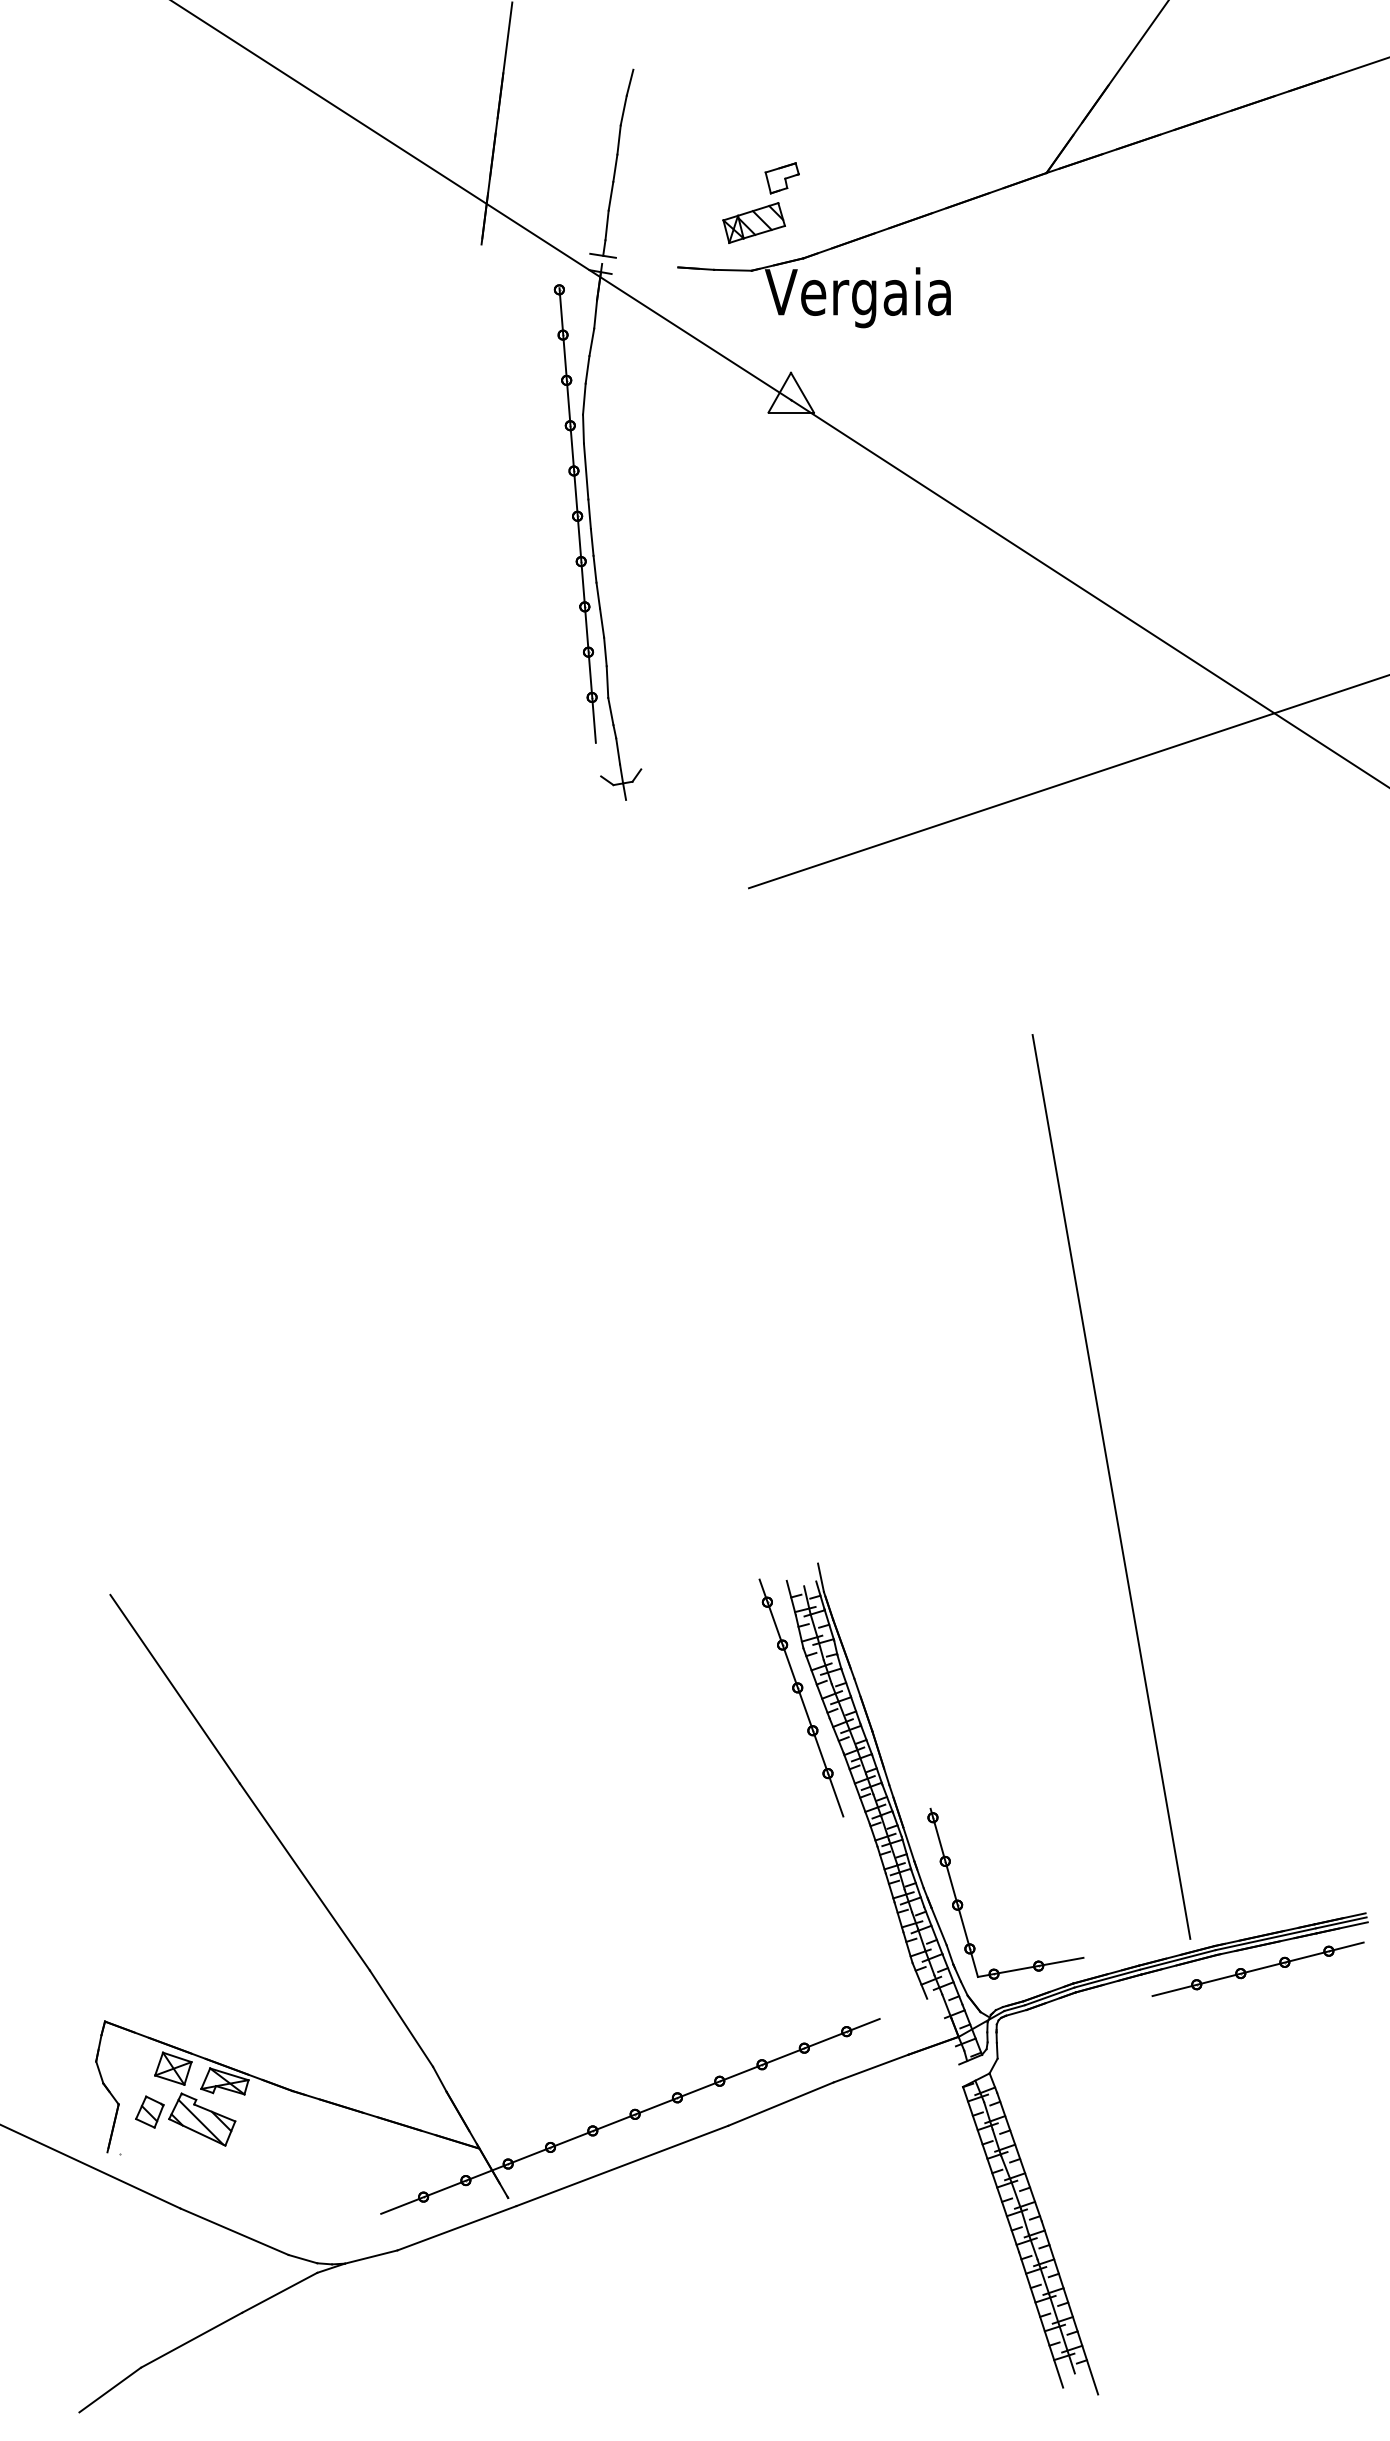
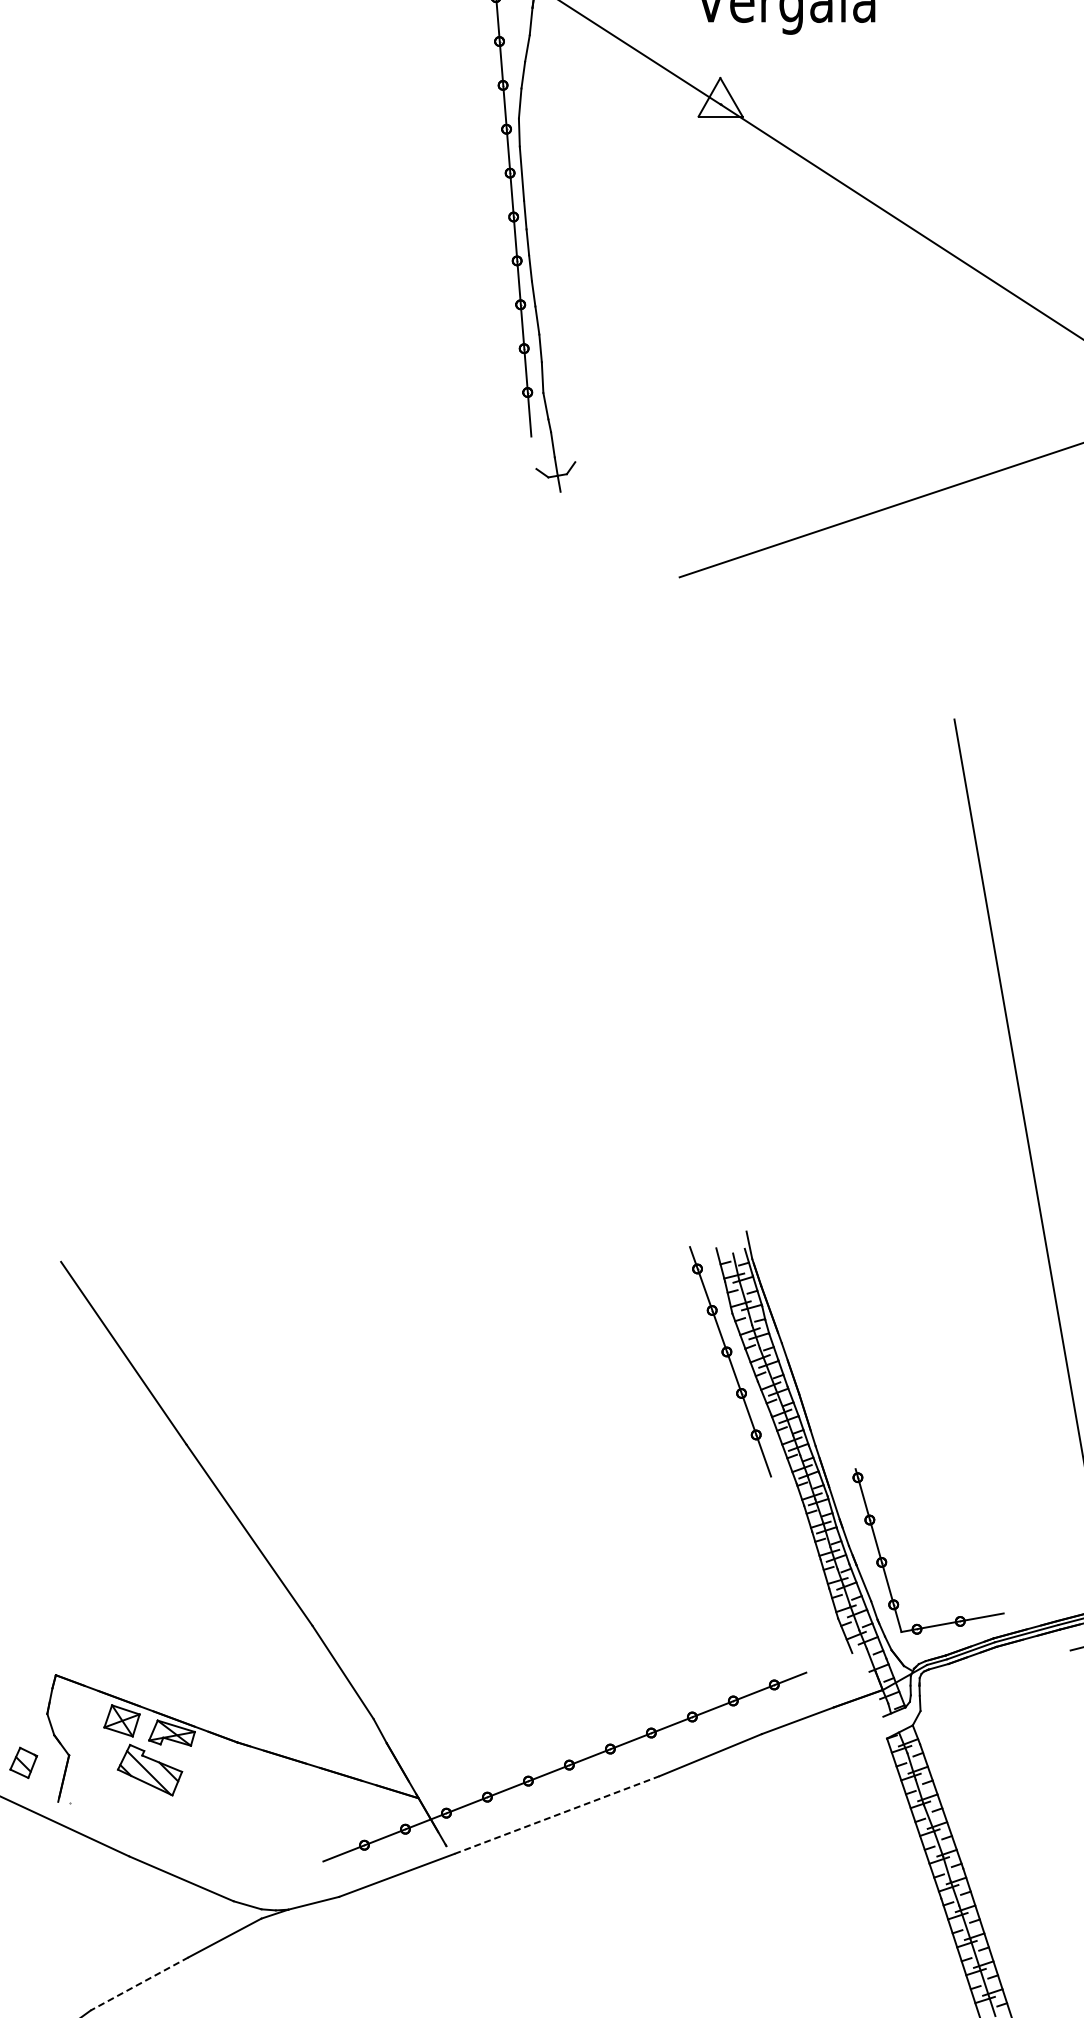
part: (149, 2111) -> (23, 1762), moved
line: (622, 2165) -> (557, 1814), solid -> dashed
line: (191, 2340) -> (139, 1984), solid -> dashed

